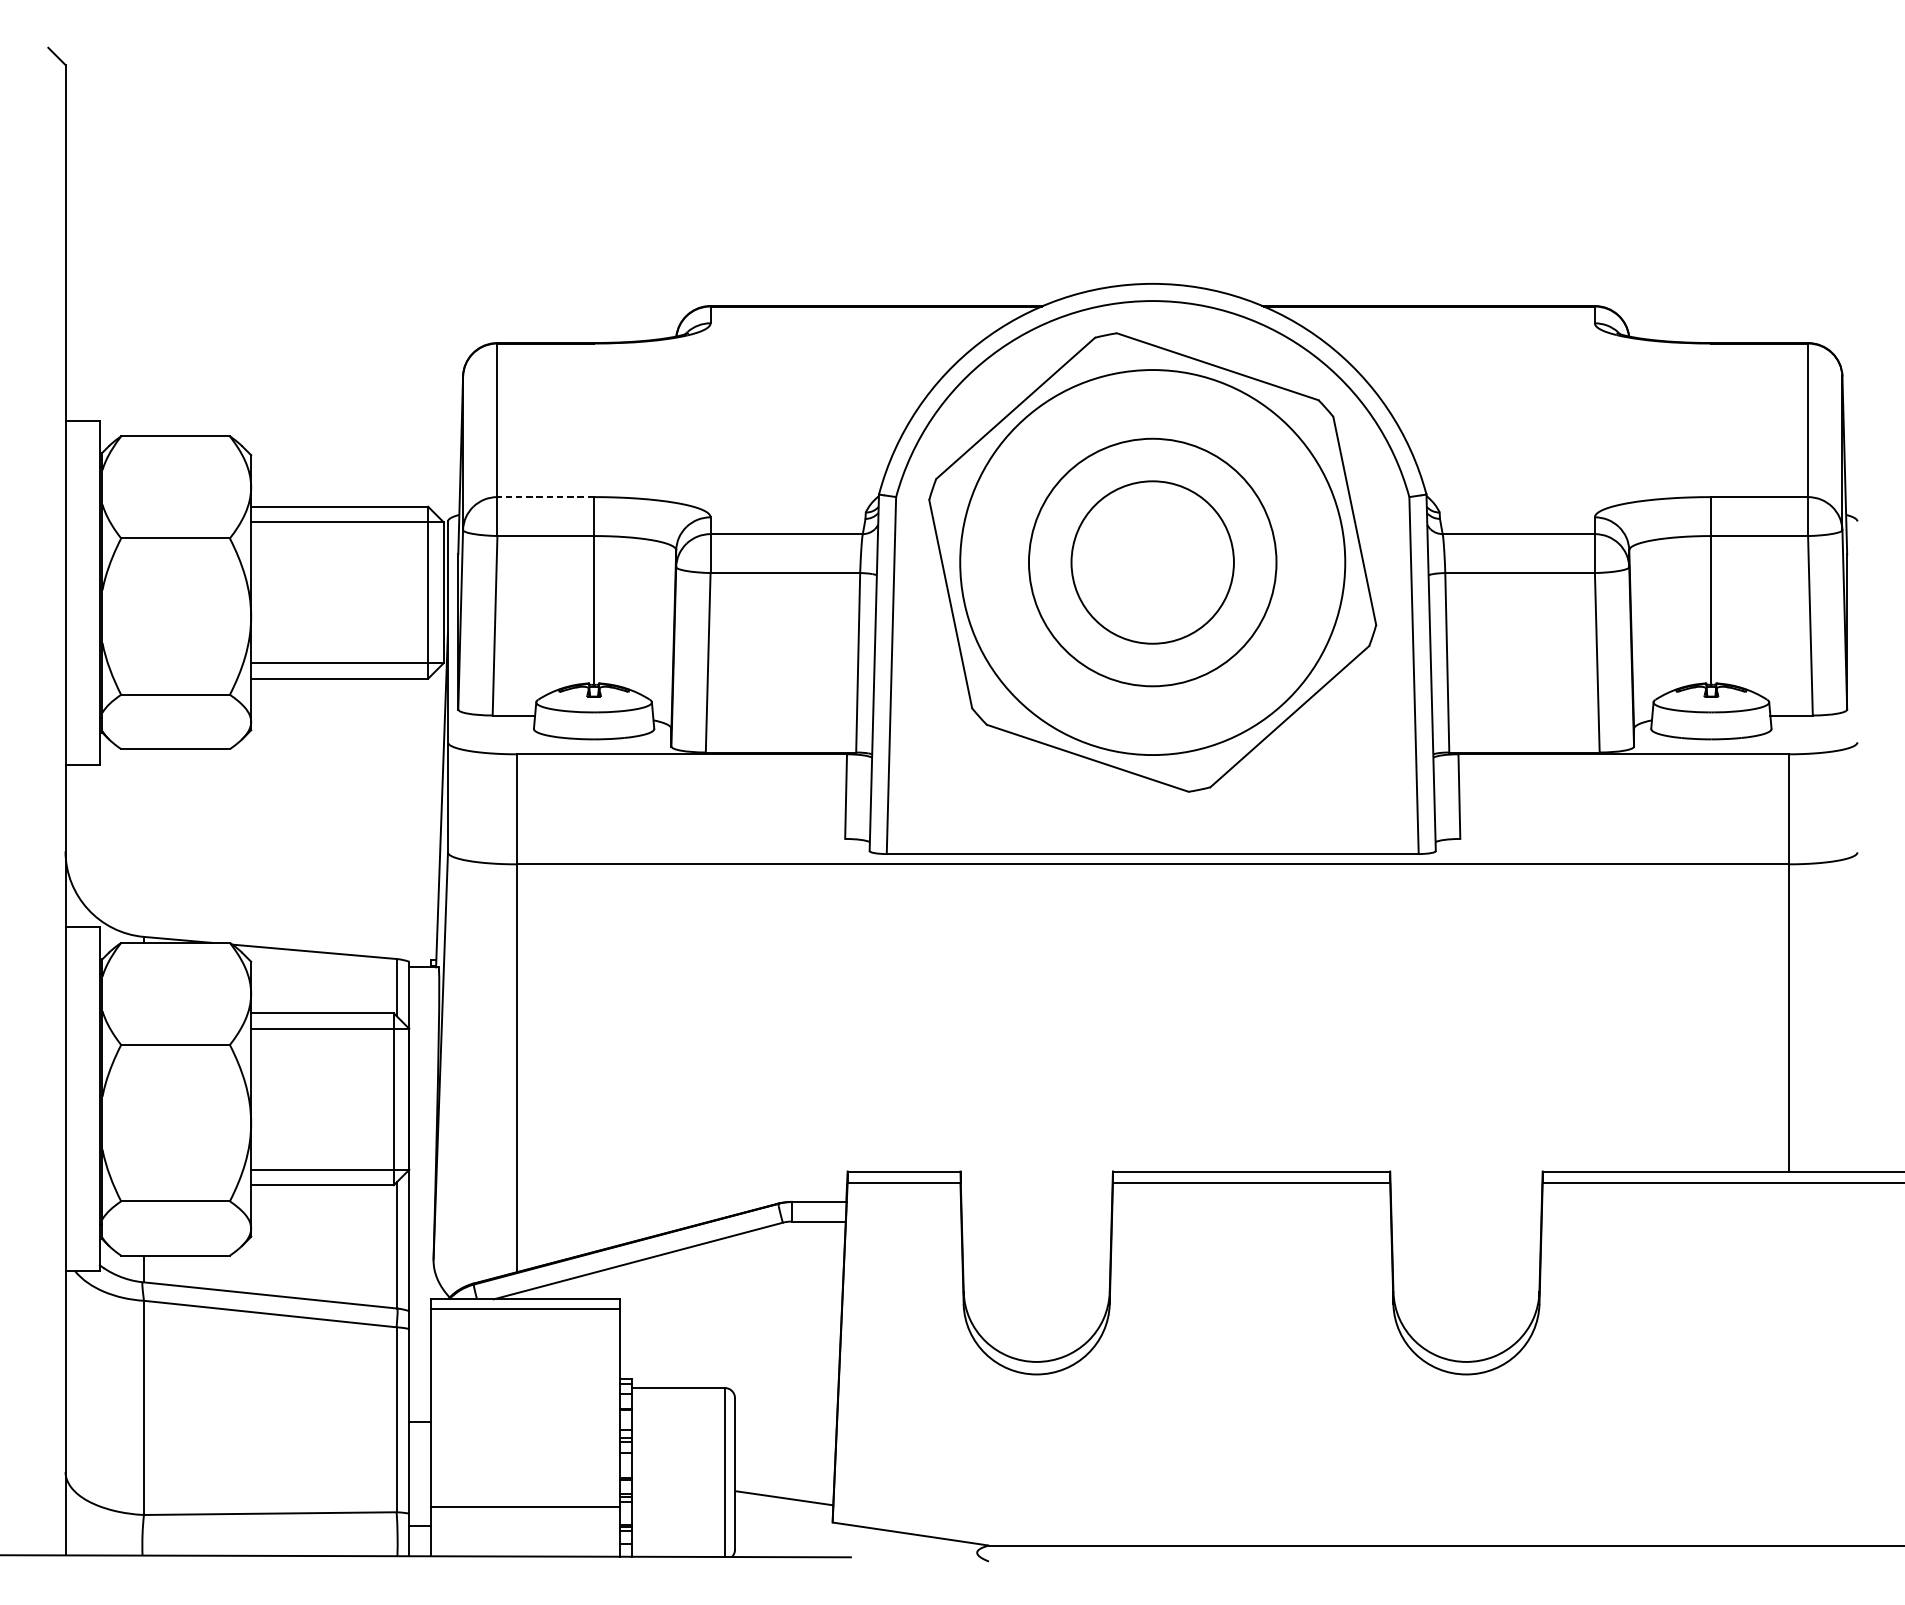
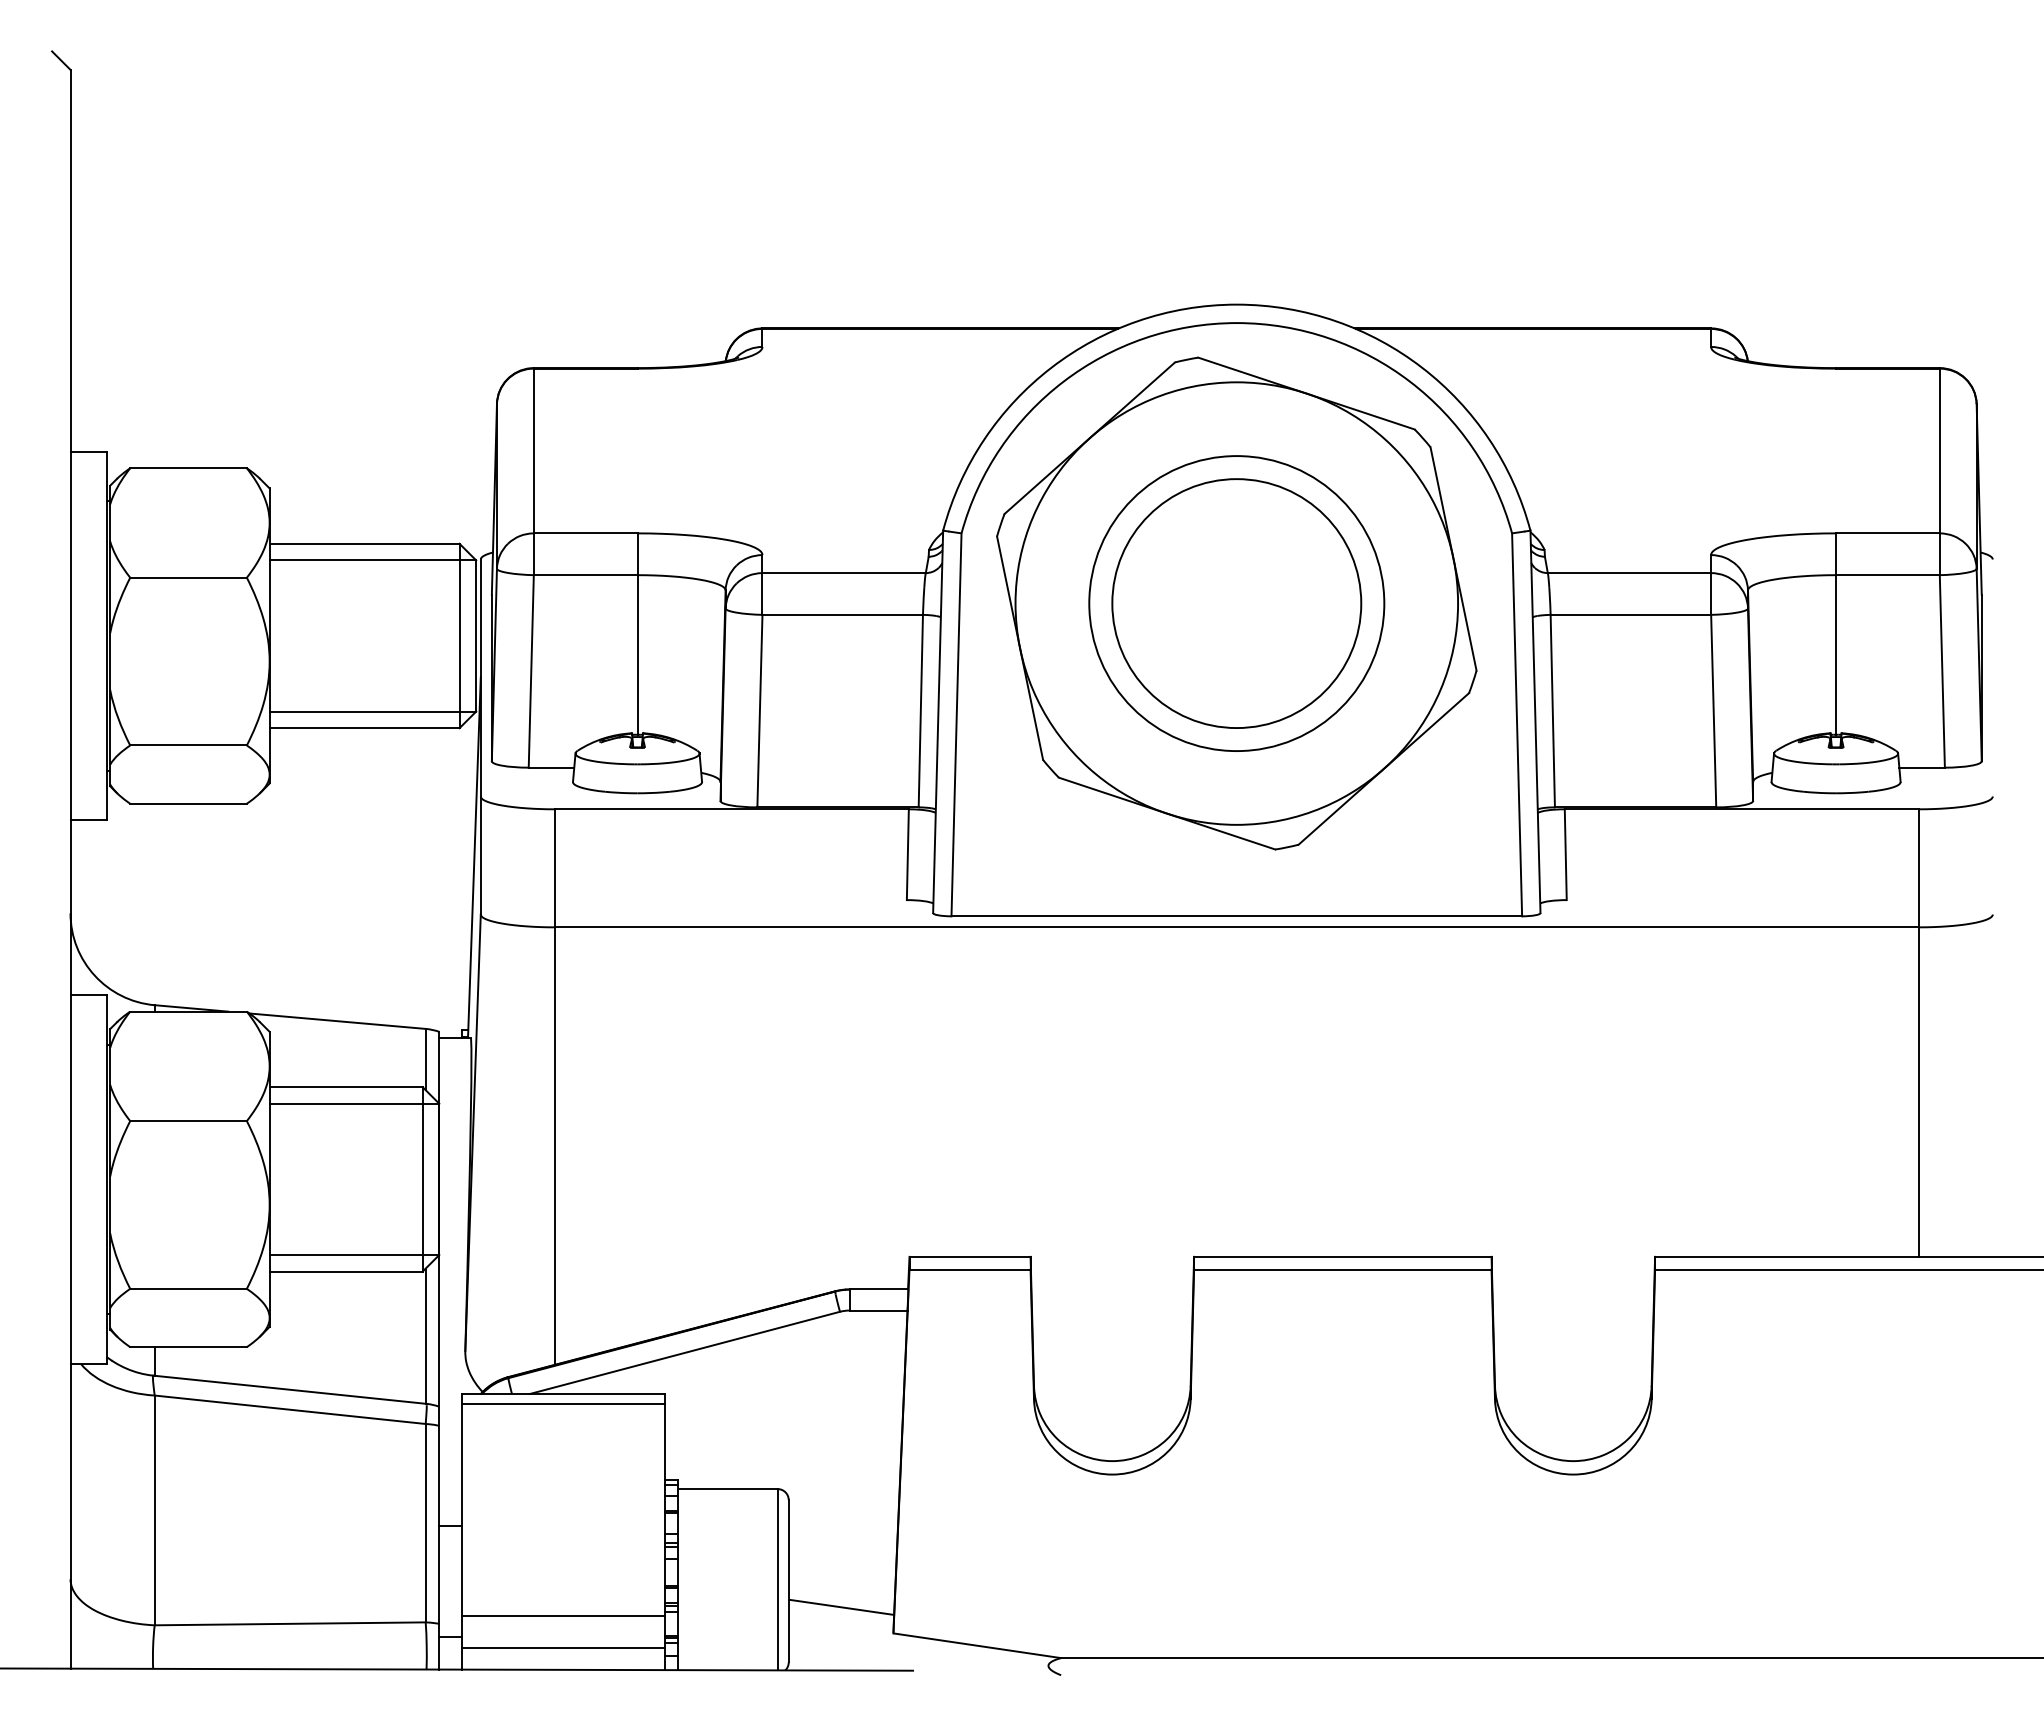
line: (545, 497) -> (585, 533), dashed -> solid
circle: (1152, 562) -> (1236, 603), size x0.71
circle: (1152, 562) -> (1236, 603), size x1.43
circle: (1152, 562) -> (1236, 603), size x1.67
line: (525, 1536) -> (563, 1648), added

